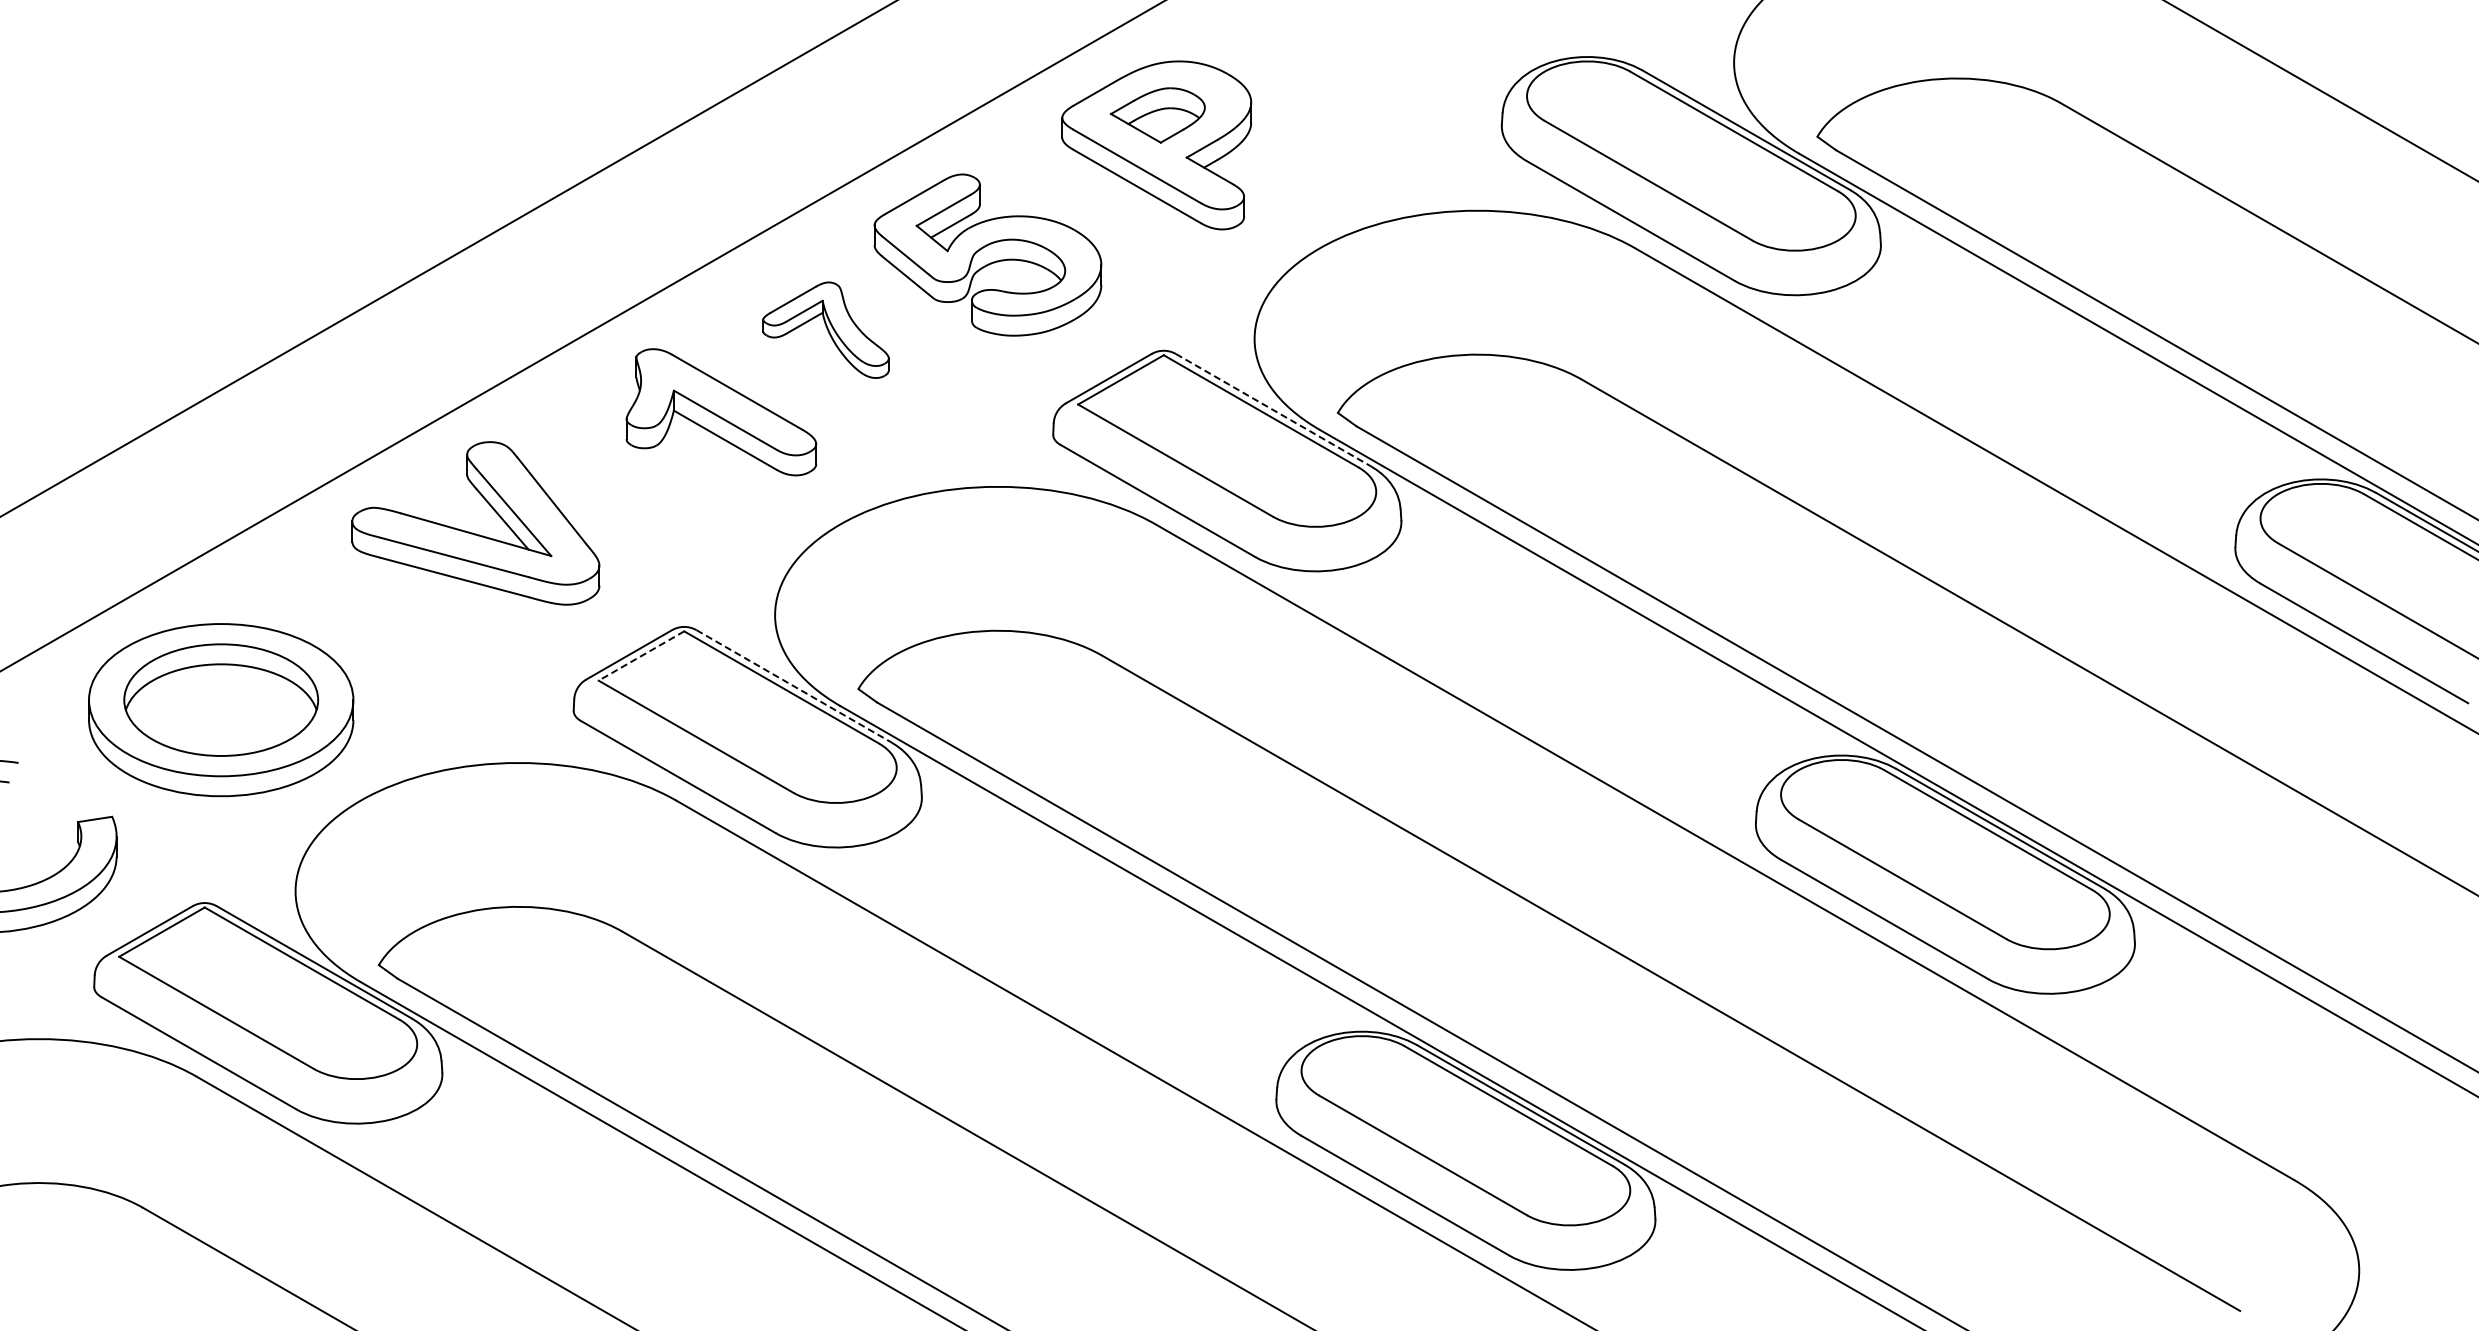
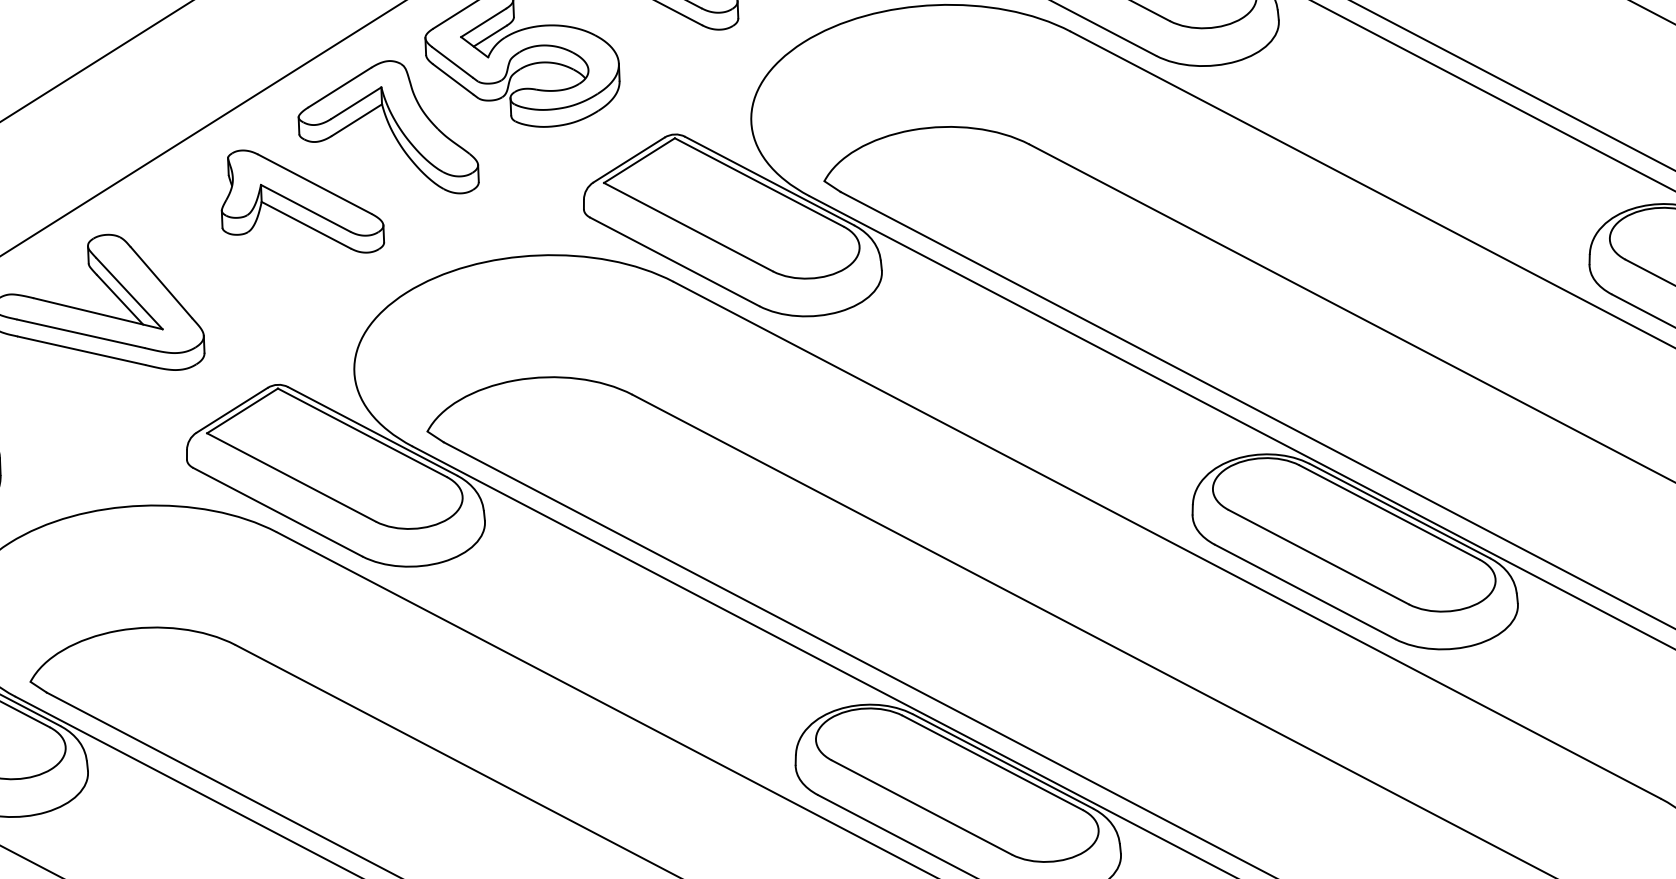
part: (825, 329) -> (387, 127), size x1.67
line: (1273, 410) -> (769, 181), dashed -> solid
line: (641, 656) -> (242, 411), dashed -> solid
line: (794, 686) -> (373, 431), dashed -> solid

